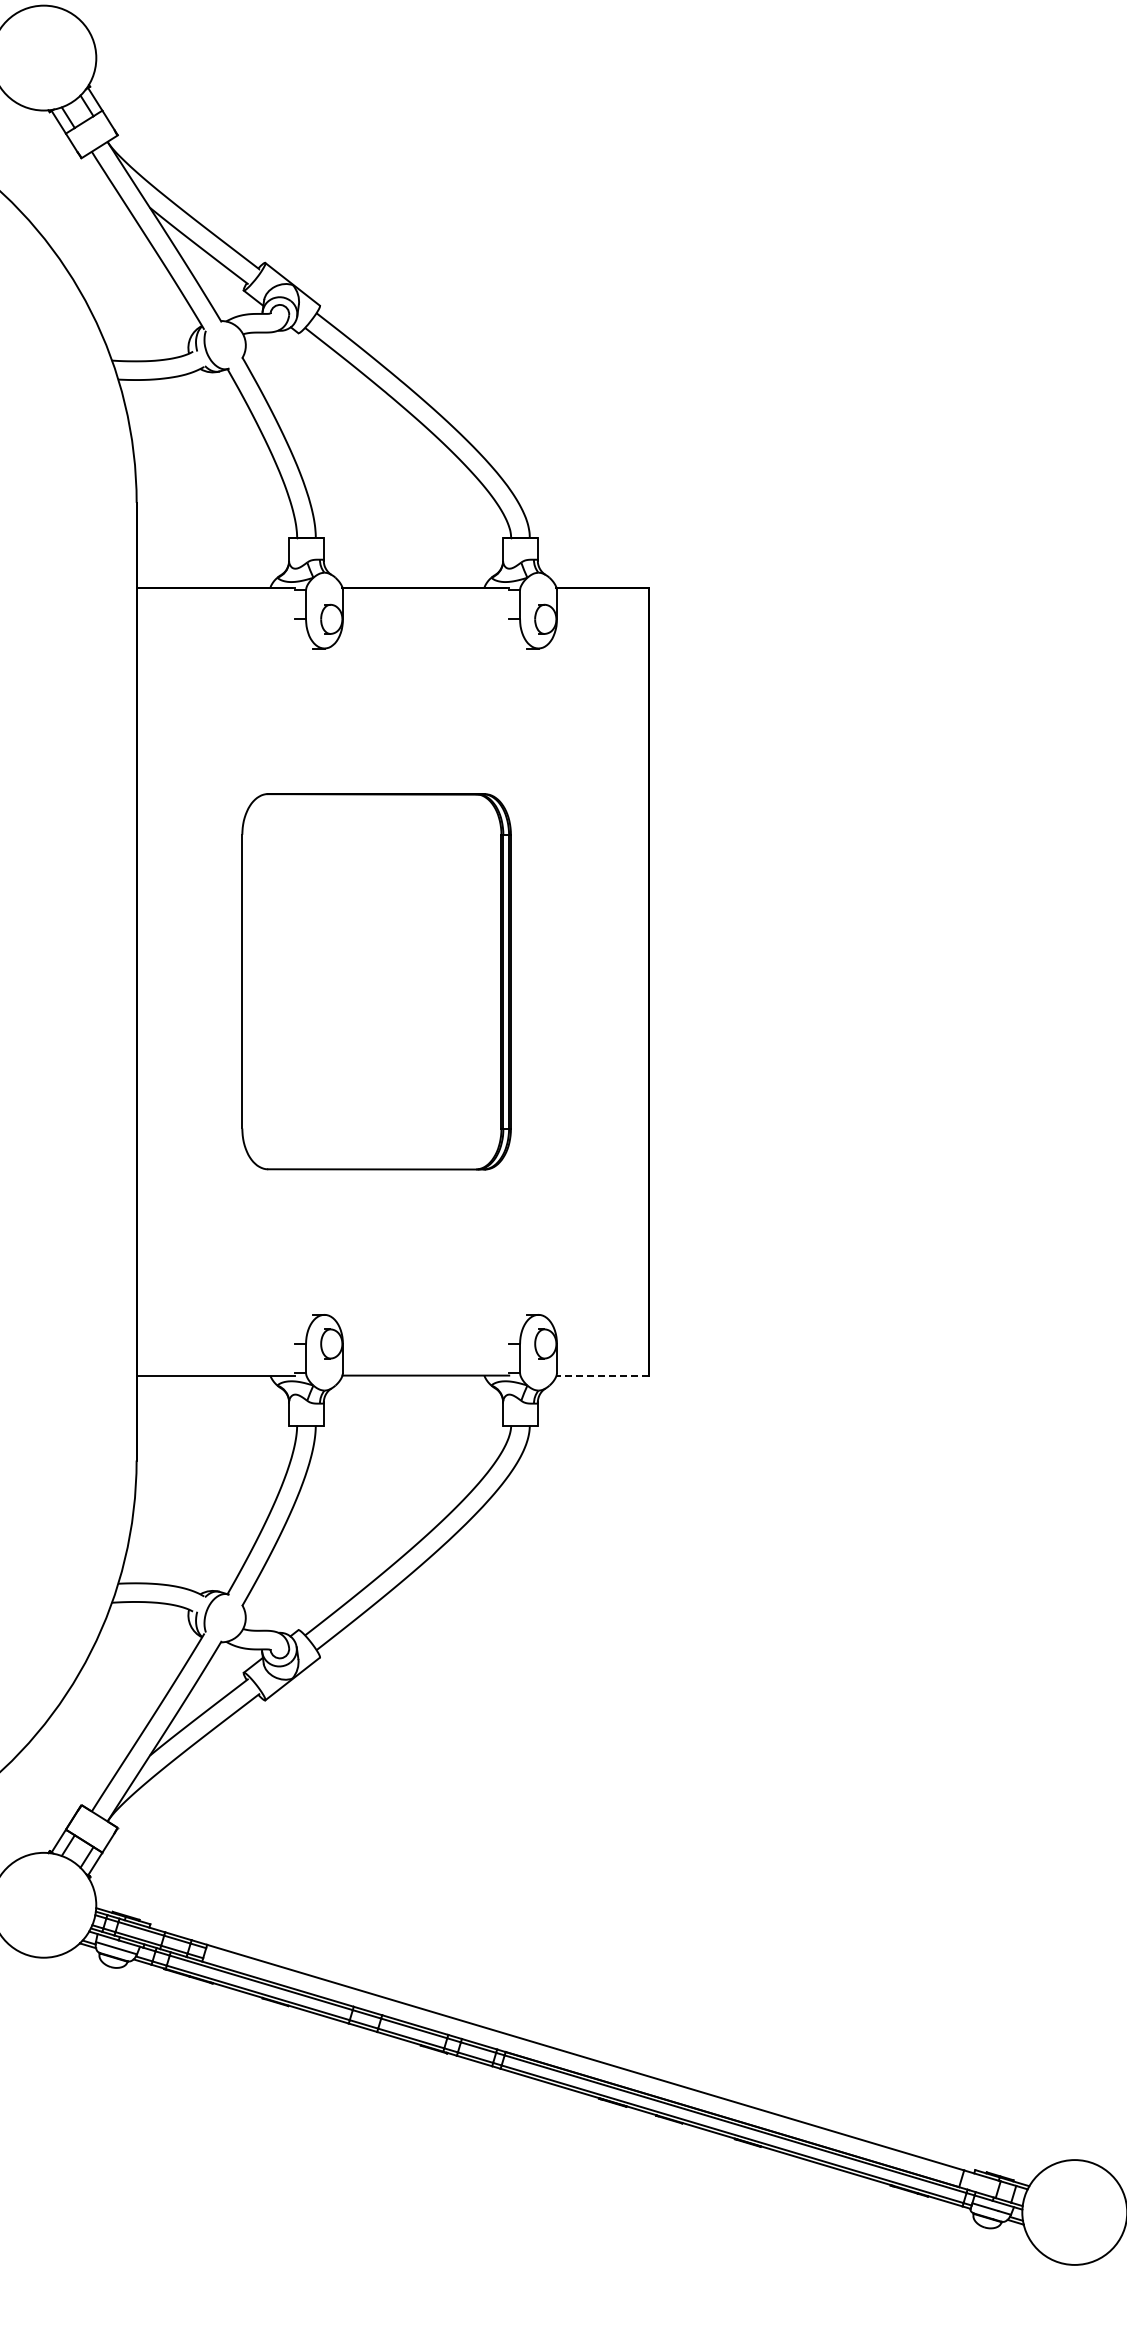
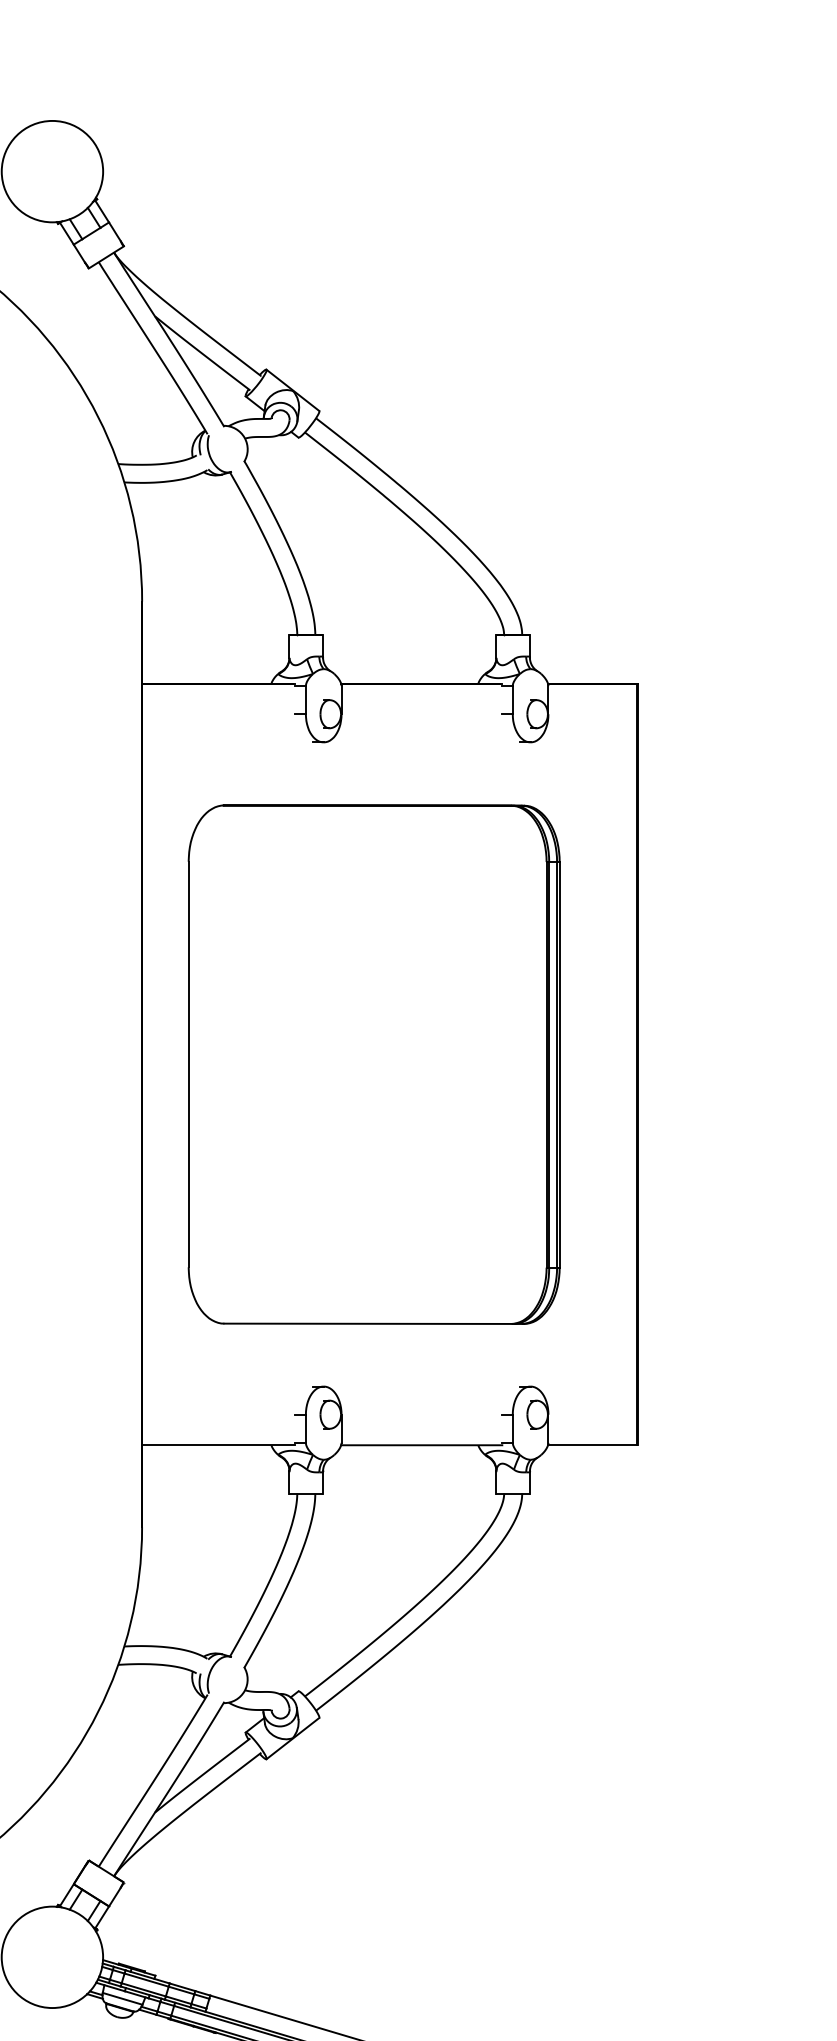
part: (376, 981) -> (373, 1064), size x1.43
line: (602, 1375) -> (592, 1445), dashed -> solid

